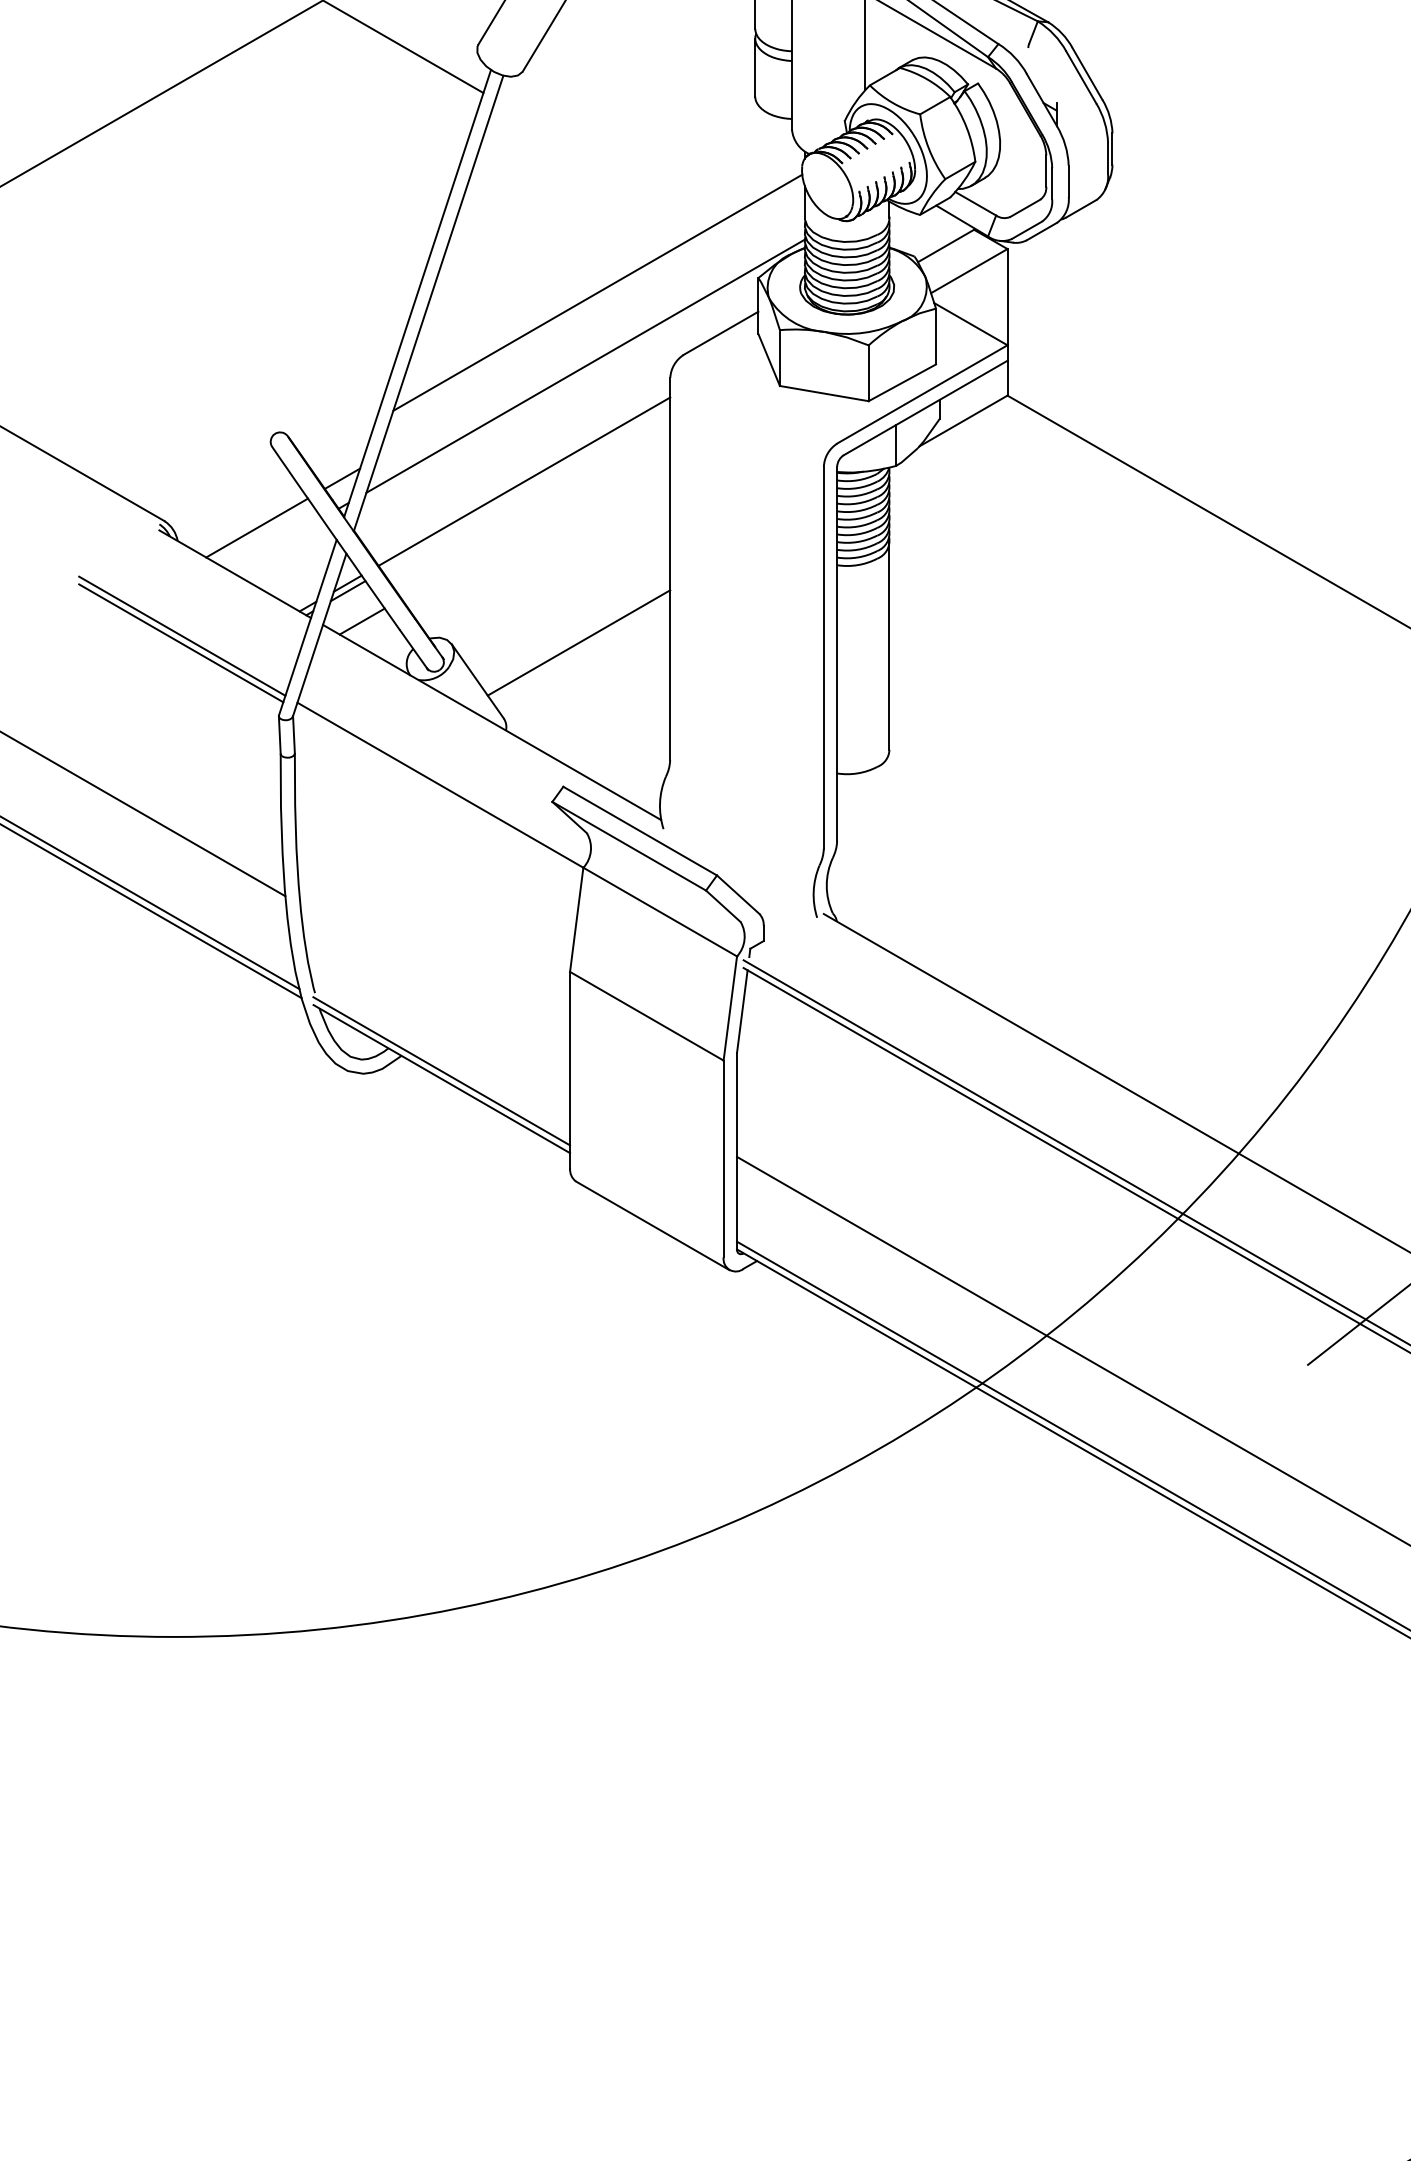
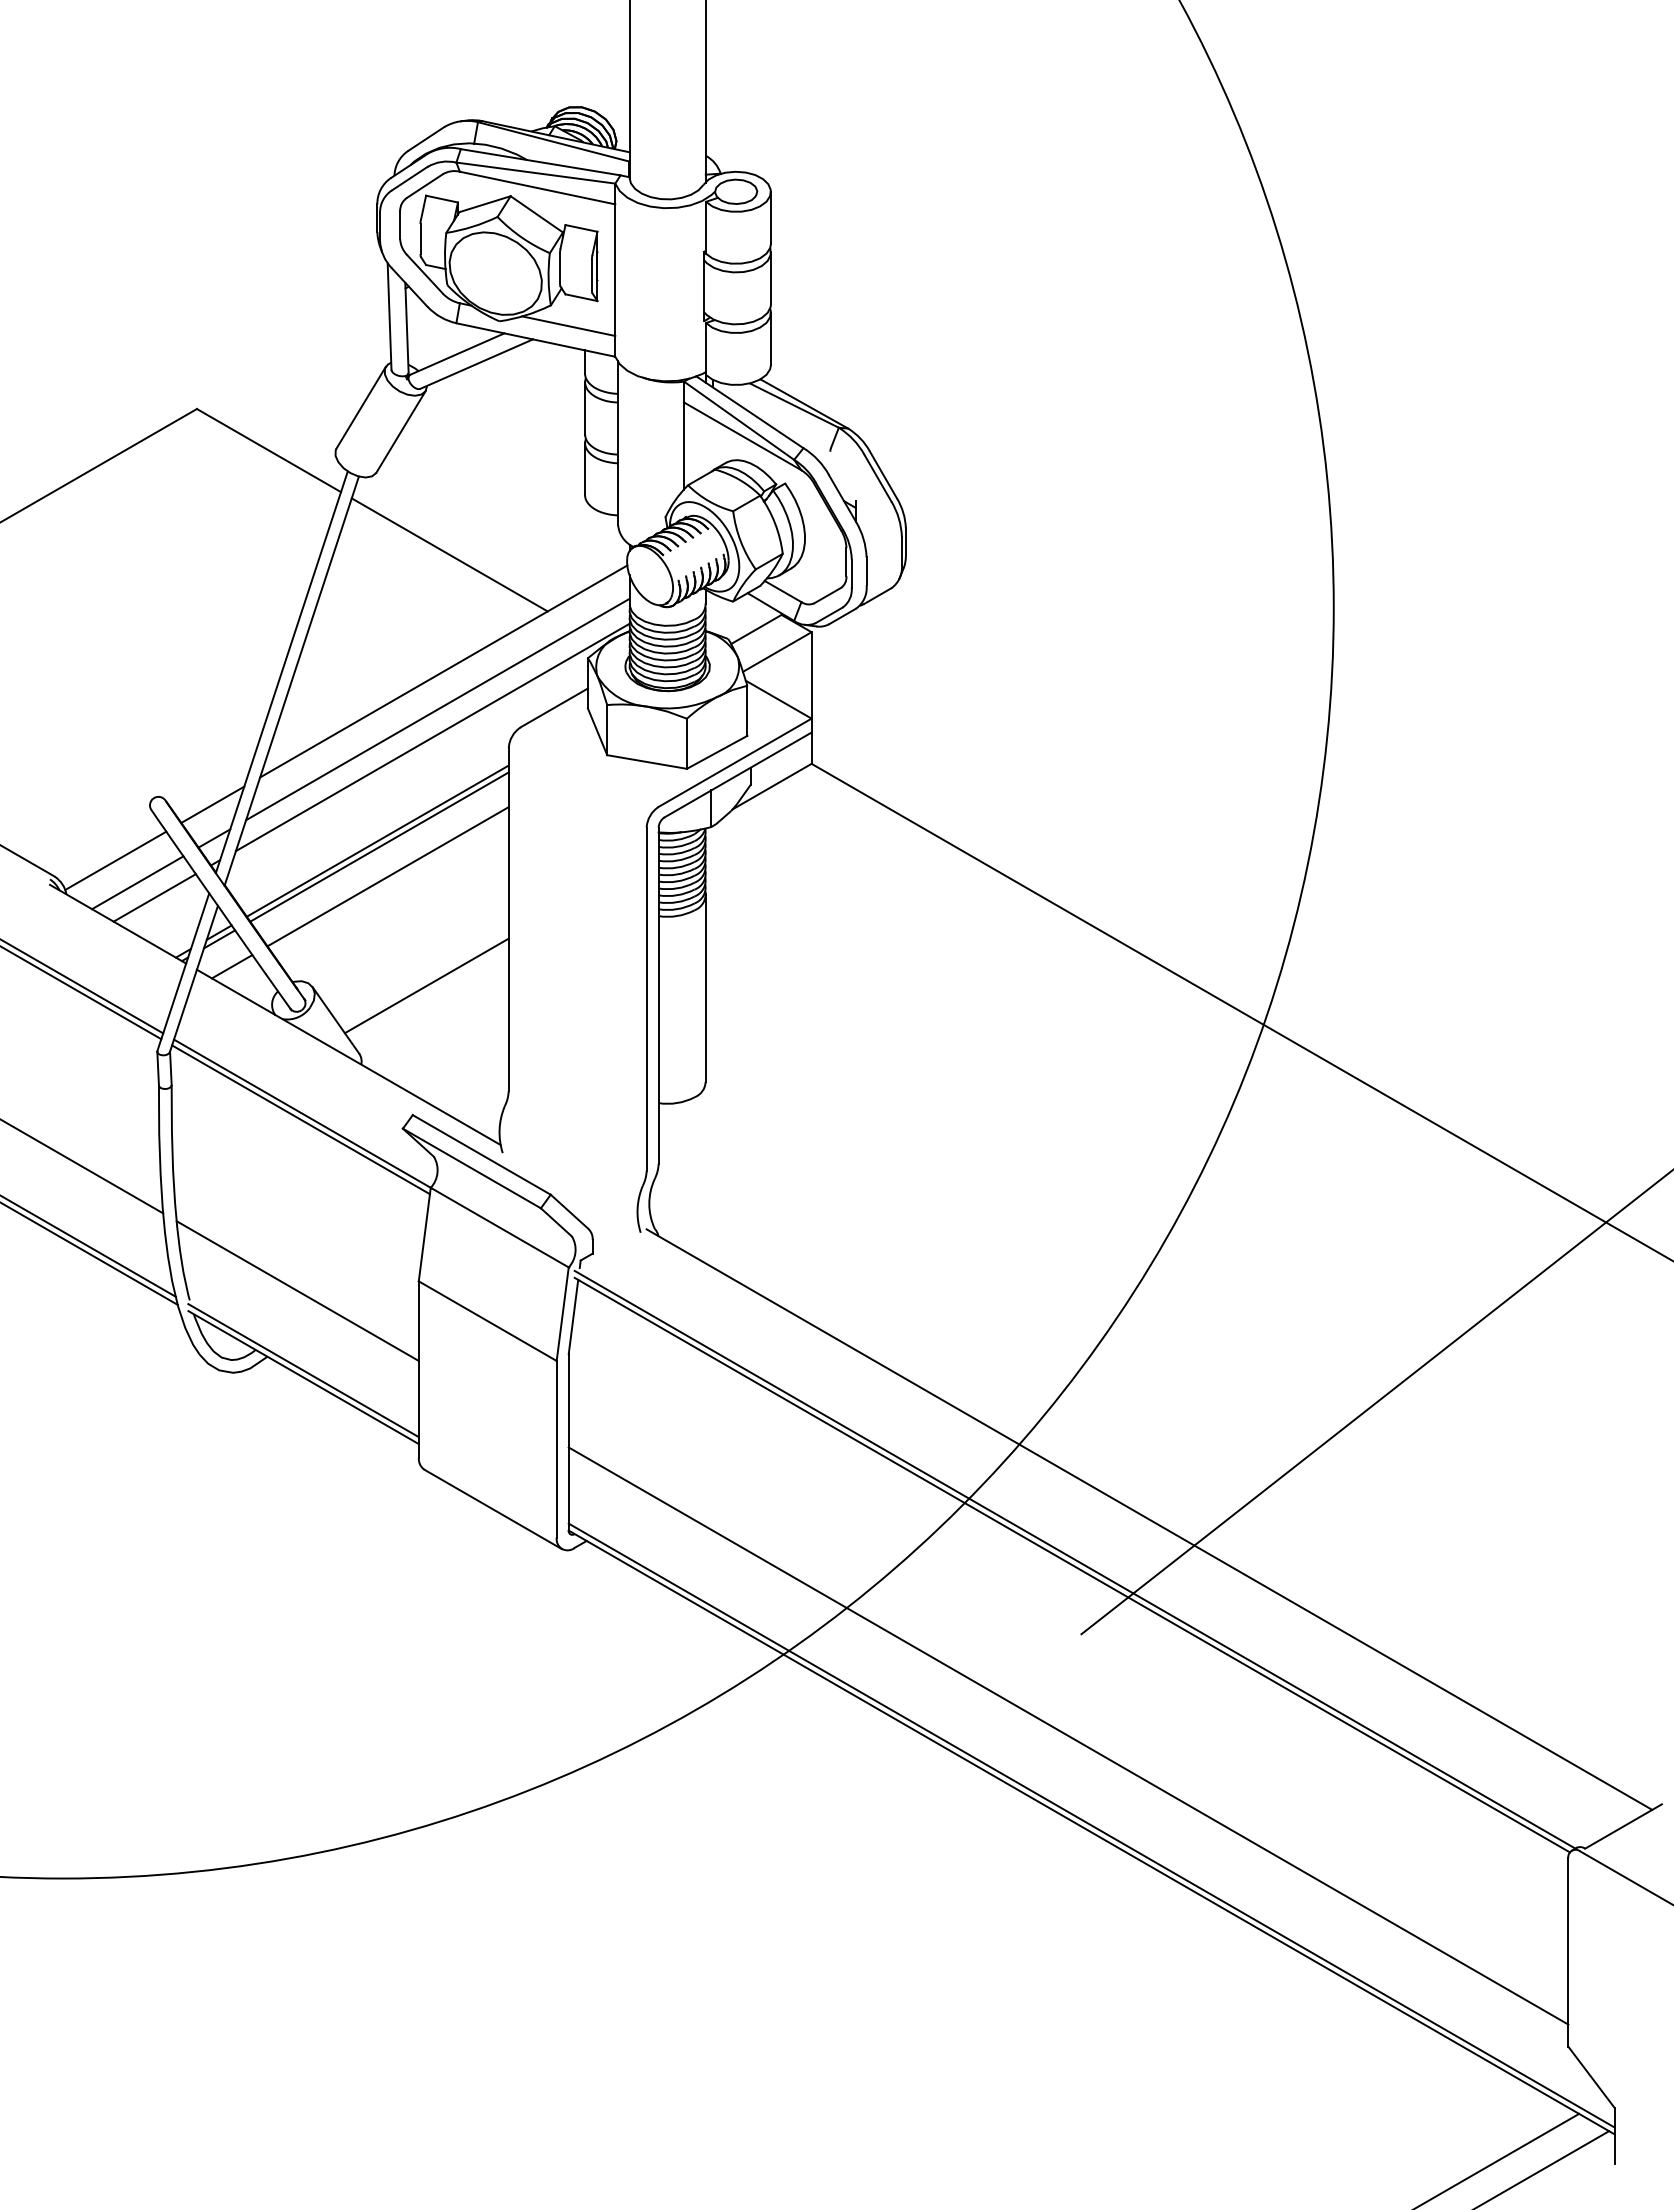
line: (604, 162) -> (449, 554), added
line: (590, 335) -> (437, 709), added
line: (340, 440) -> (212, 804), added
line: (526, 487) -> (379, 846), added
line: (232, 503) -> (115, 860), added
line: (535, 521) -> (387, 876), added
line: (275, 544) -> (154, 897), added
line: (439, 791) -> (301, 1119), added
line: (434, 982) -> (297, 1290), added

